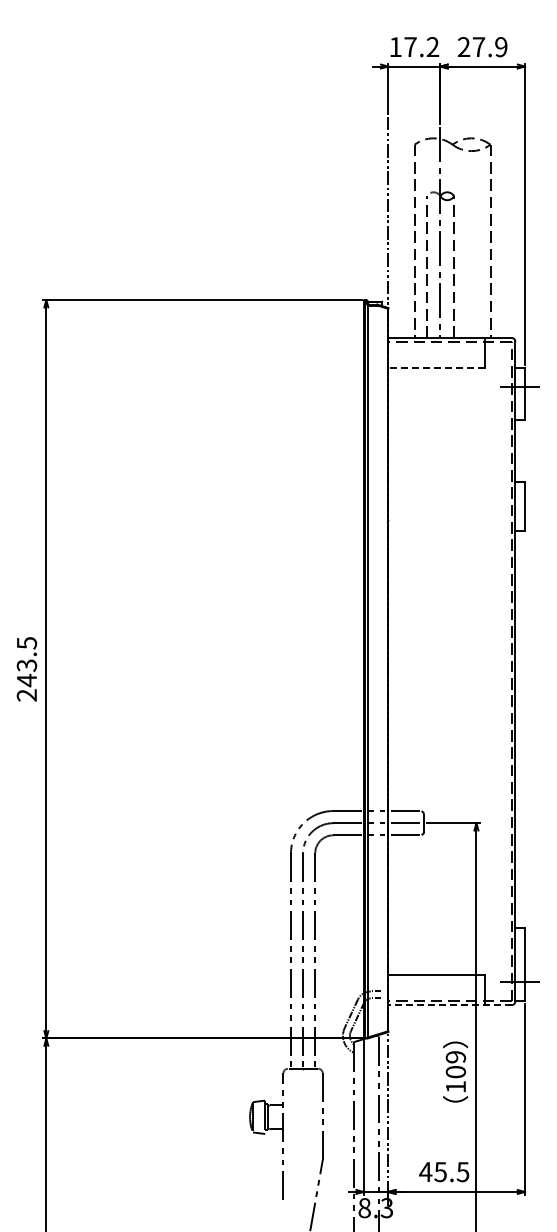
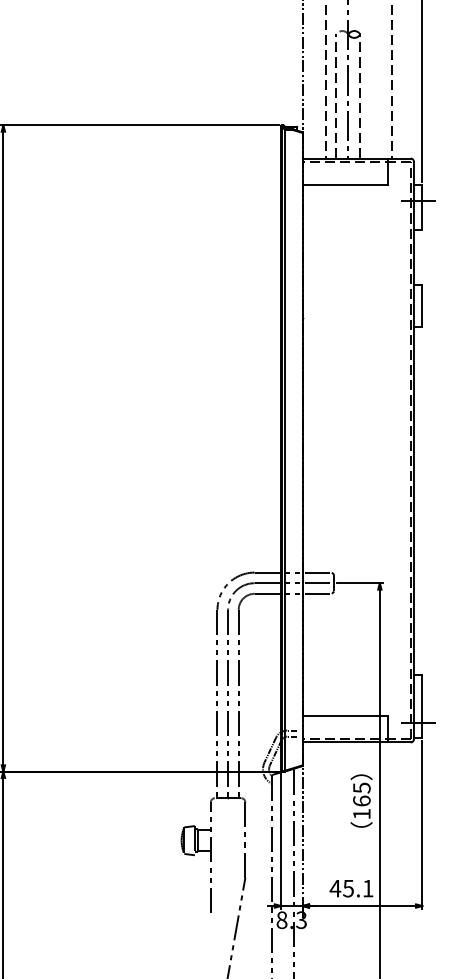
line: (436, 368) -> (344, 185), dashed -> solid
line: (450, 1005) -> (357, 742), dashed -> solid
text: (455, 1064) -> (361, 794), 109 -> 165
text: (462, 1172) -> (367, 888), 45.5 -> 45.1

